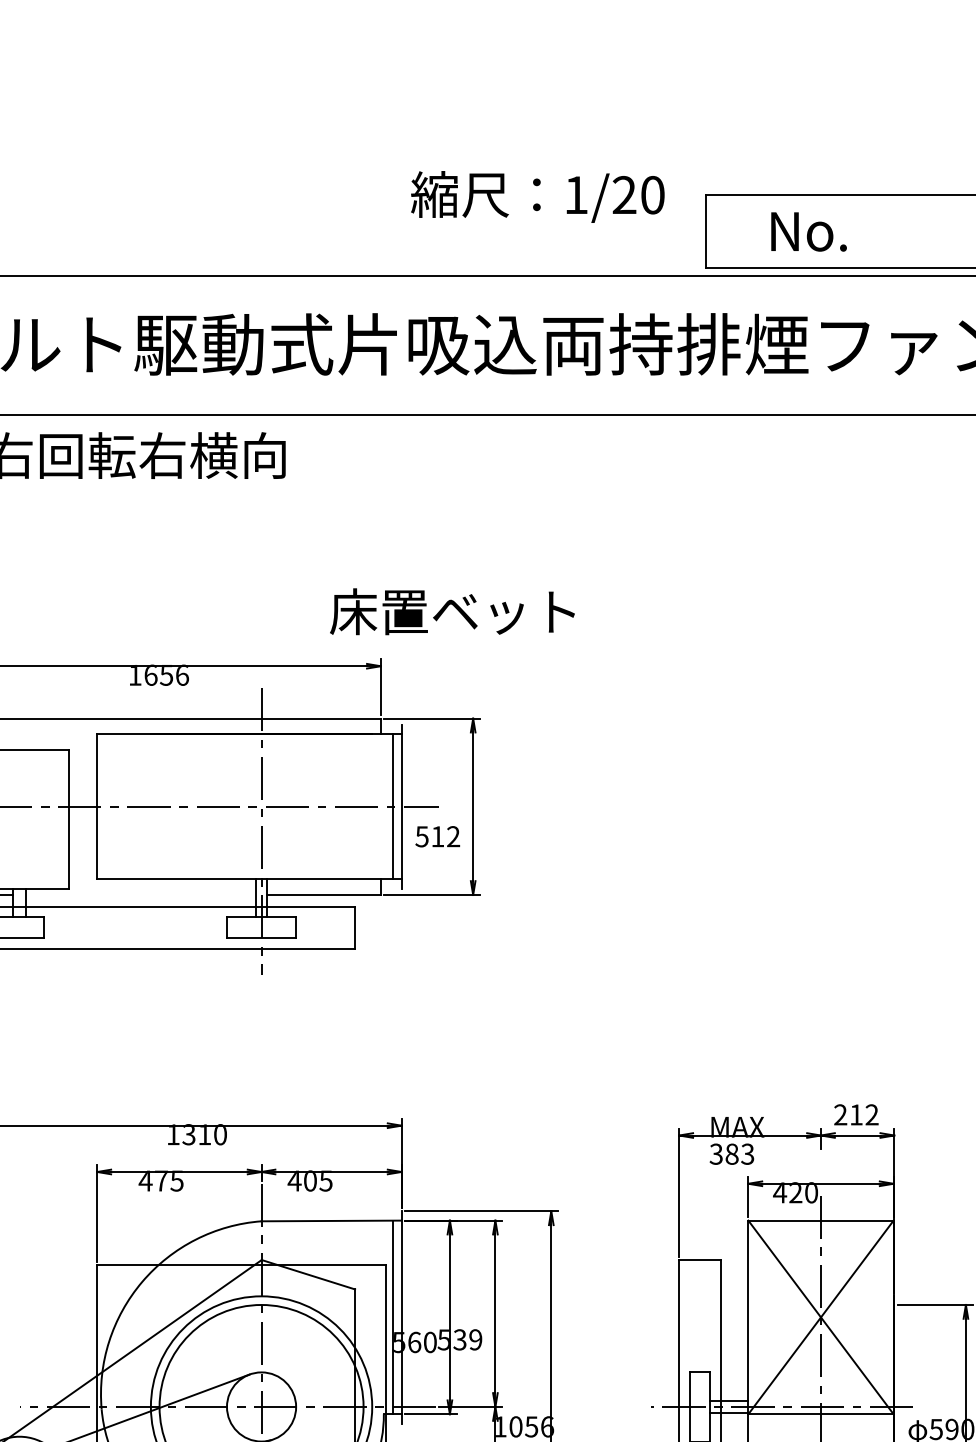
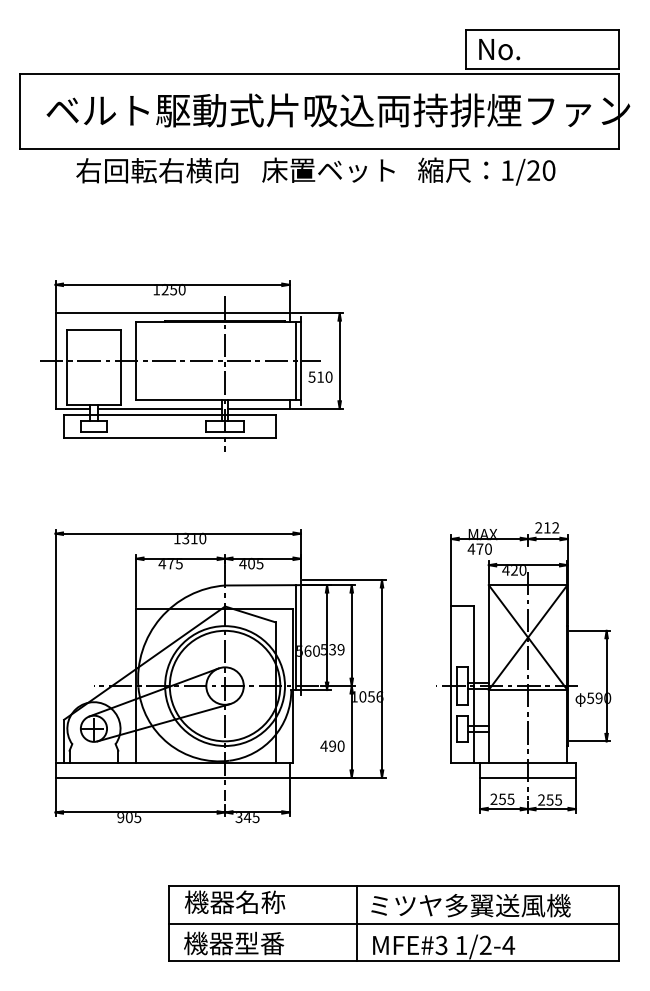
text: (537, 196) -> (486, 171), moved
text: (808, 231) -> (499, 49), moved
text: (452, 610) -> (328, 169), moved
text: (166, 676) -> (173, 290), 1656 -> 1250
text: (452, 835) -> (328, 376), 512 -> 510
line: (140, 894) -> (159, 408), added
text: (731, 1153) -> (479, 548), 383 -> 470

